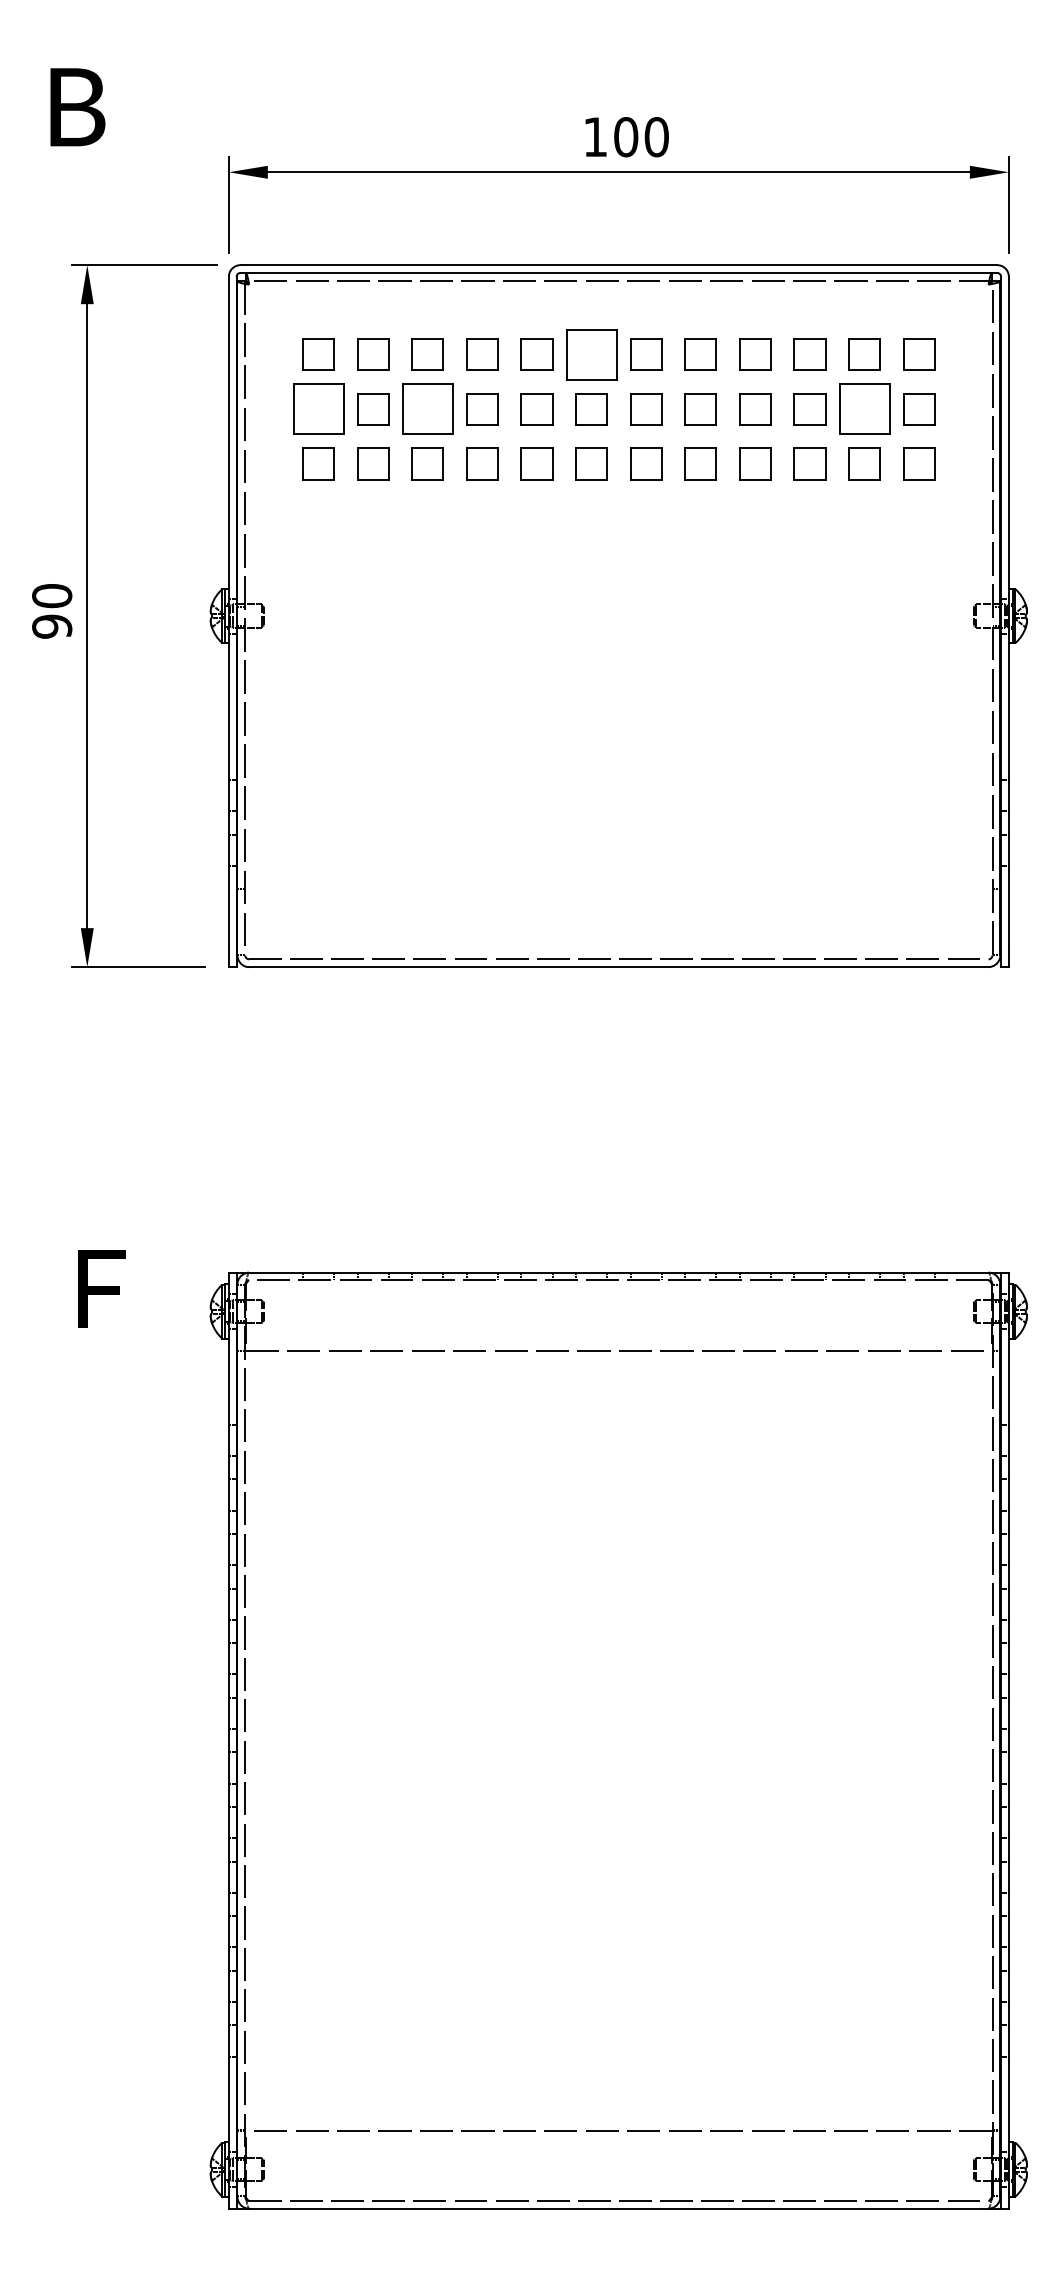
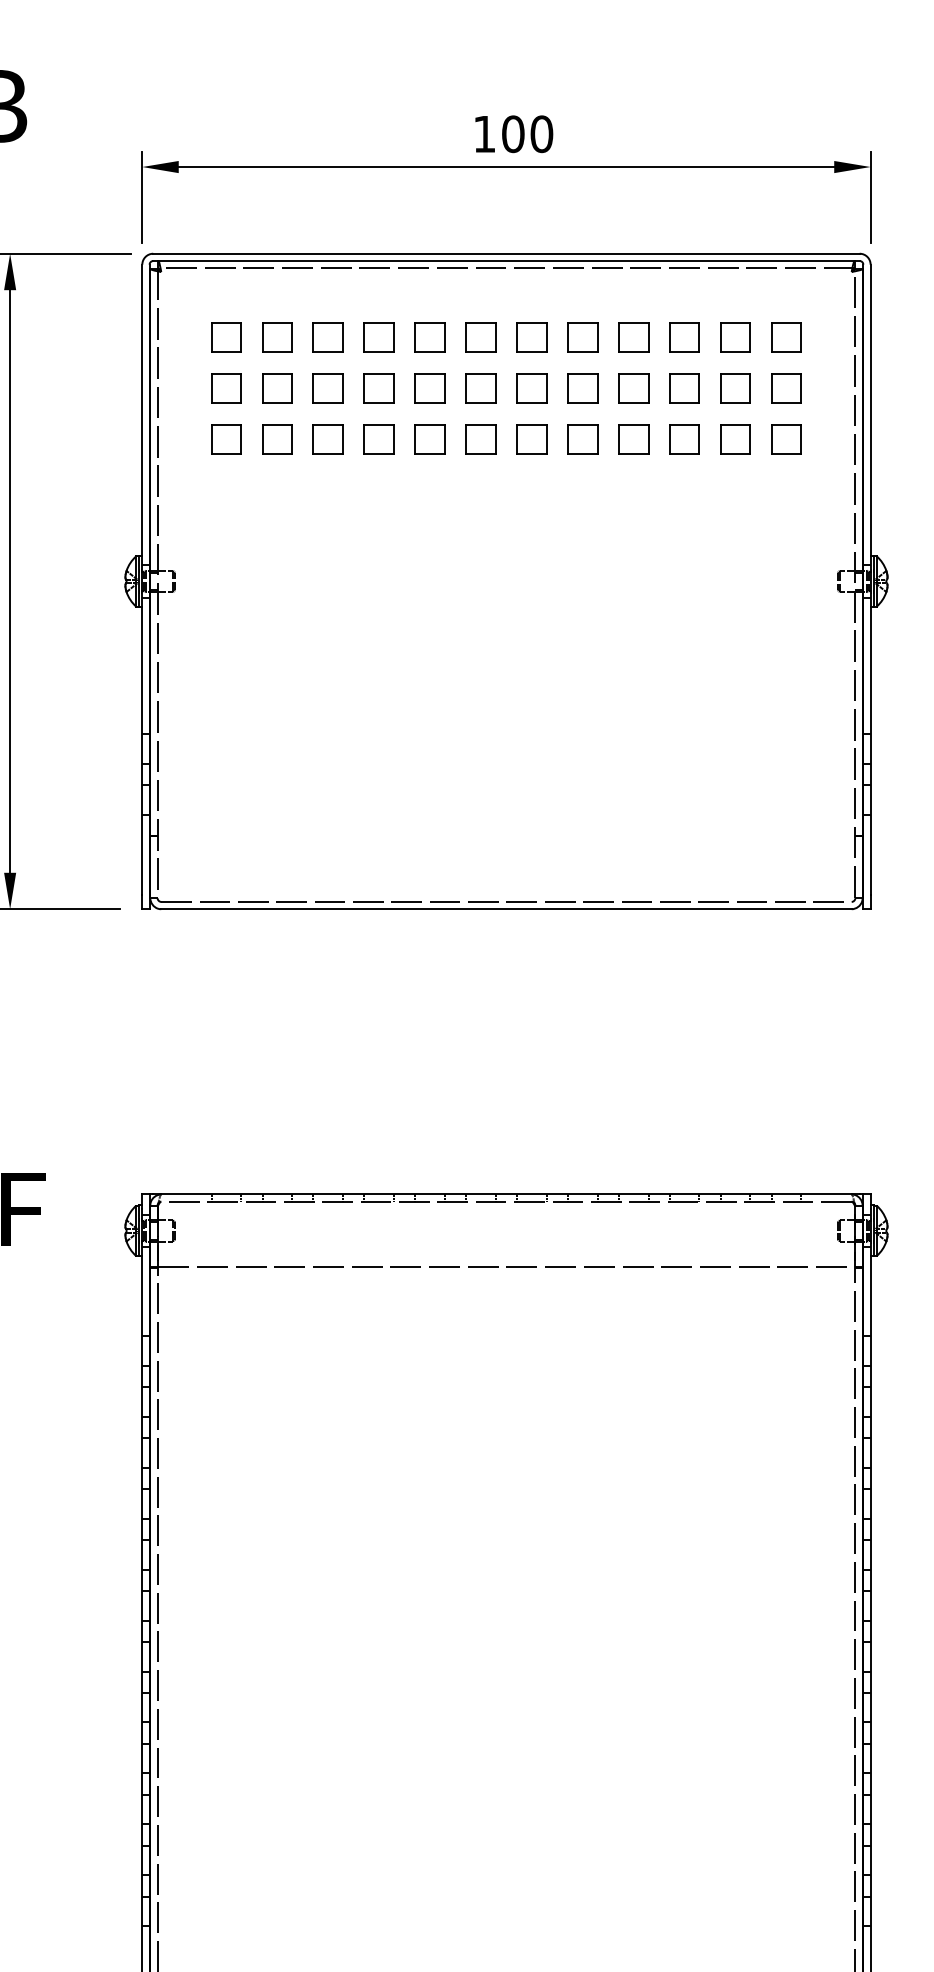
part: (591, 354) -> (480, 337), size x0.62
part: (318, 409) -> (226, 388), size x0.62
part: (427, 409) -> (327, 388), size x0.62
part: (864, 409) -> (735, 388), size x0.62

